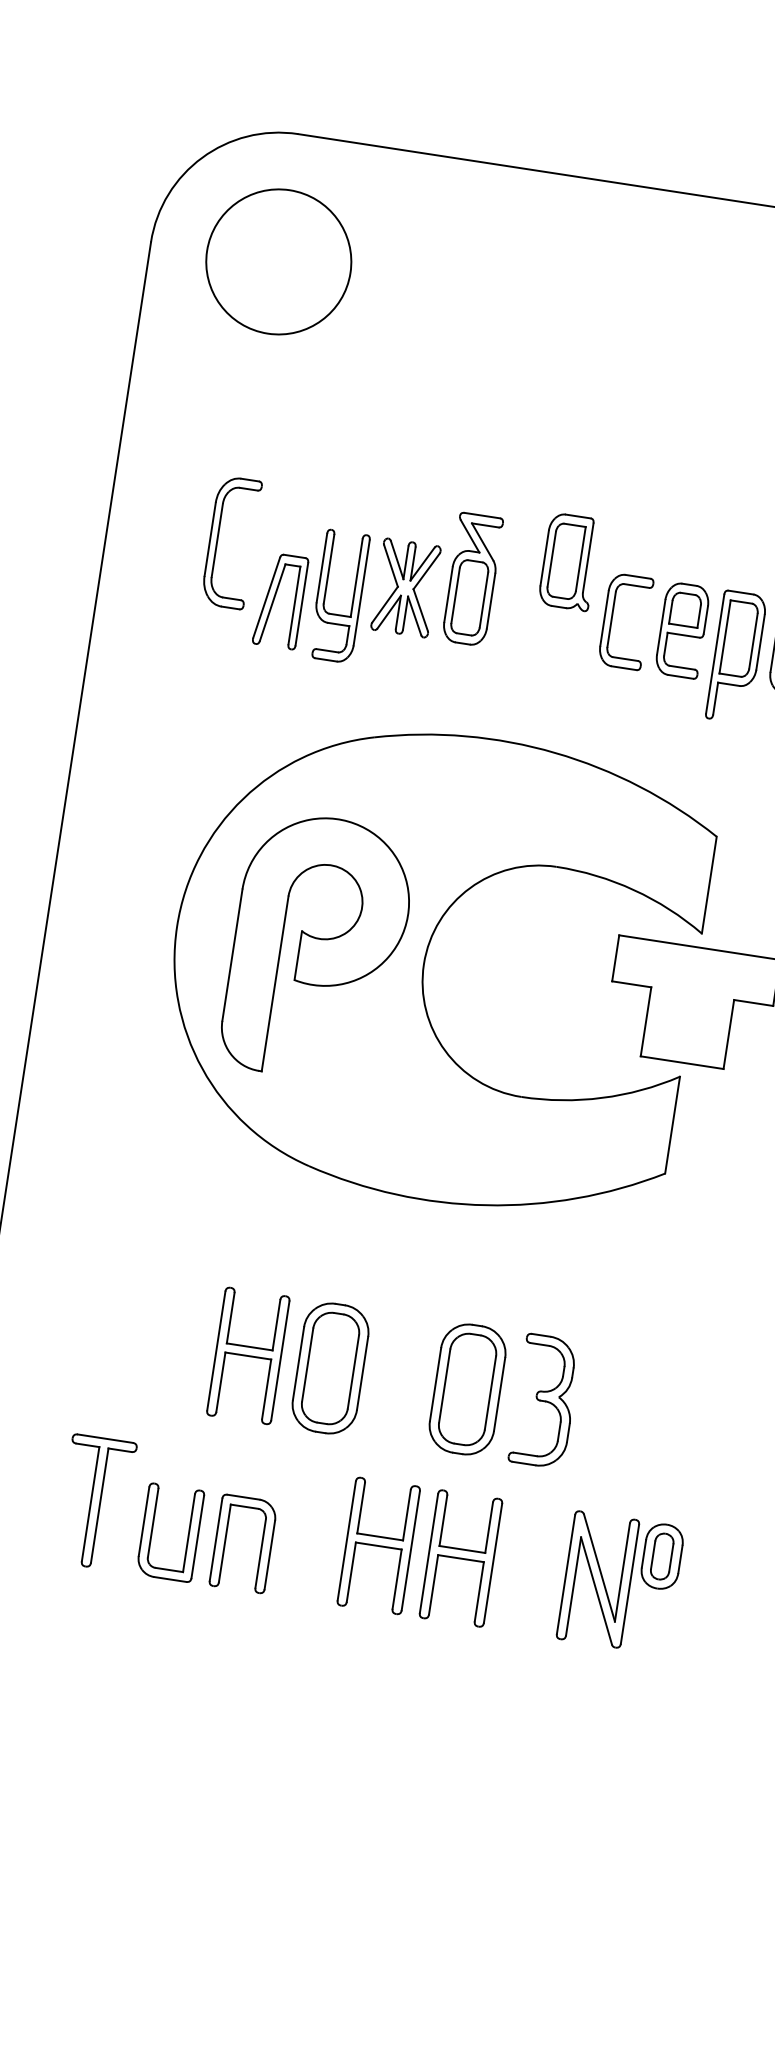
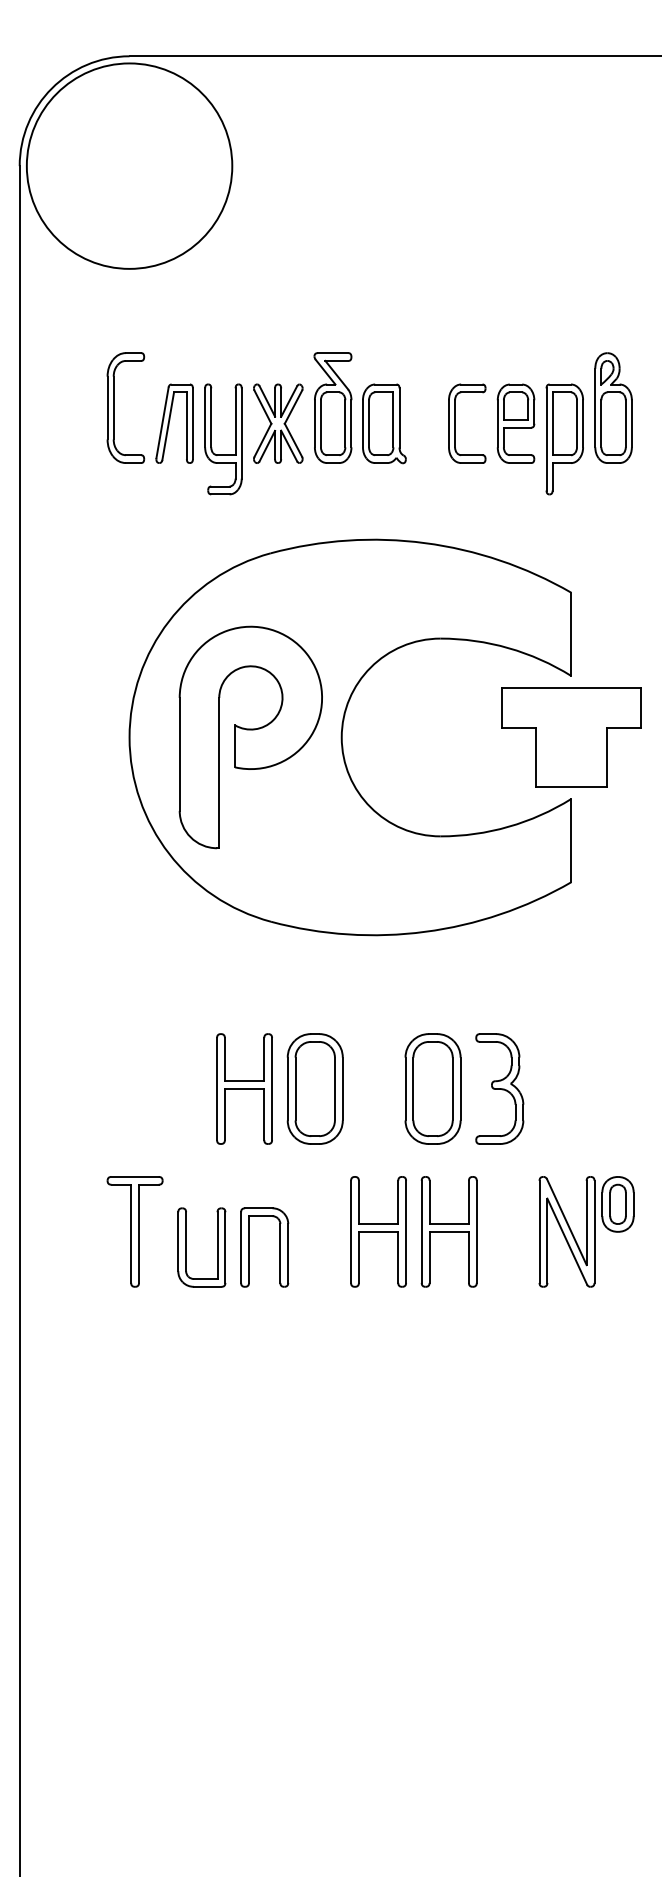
circle: (278, 261) -> (129, 165), size x1.67
part: (569, 561) -> (384, 423), moved
part: (280, 600) -> (174, 423), moved

